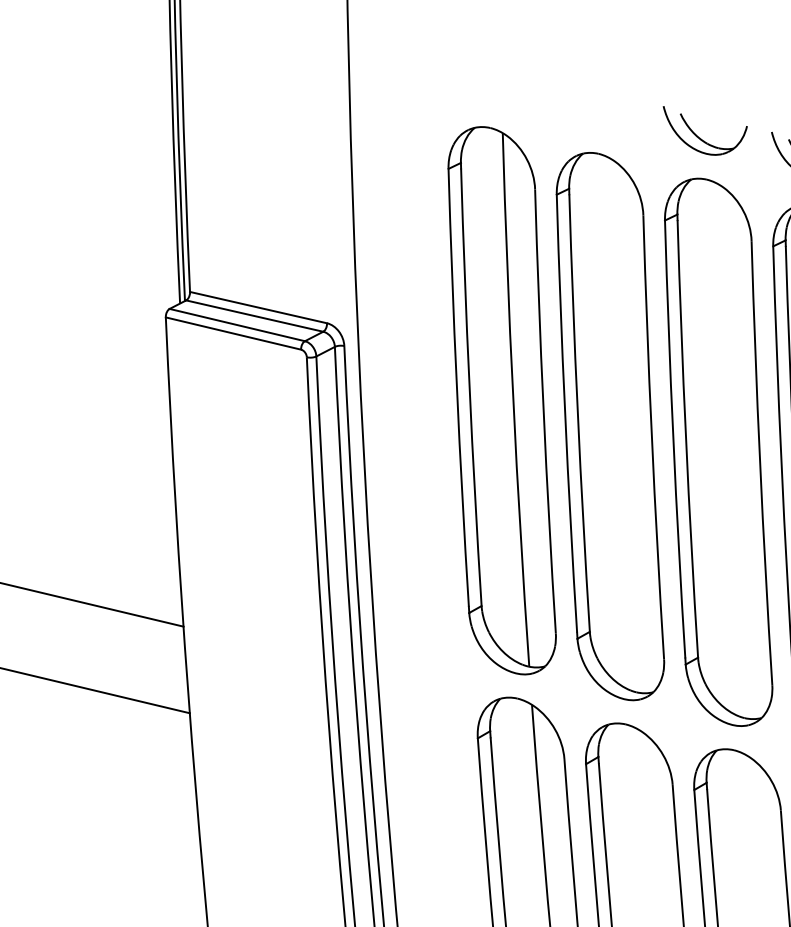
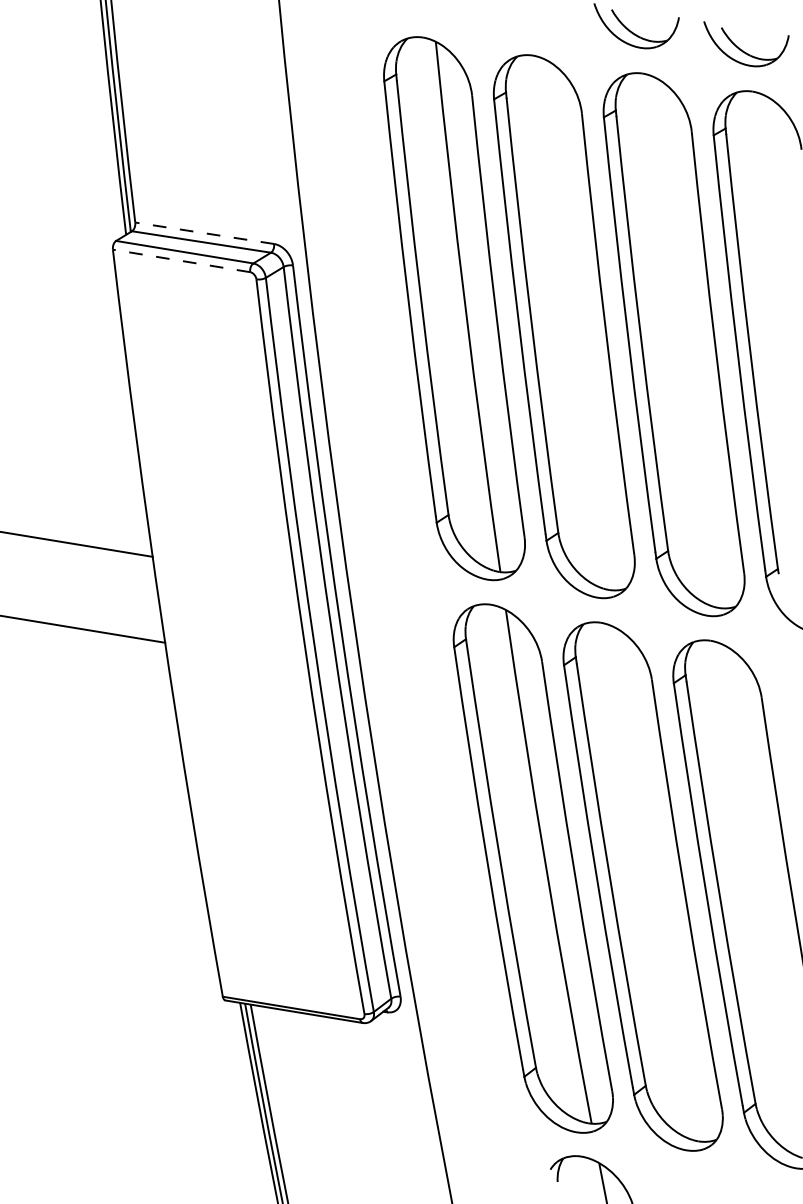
line: (258, 307) -> (204, 233), solid -> dashed
line: (233, 333) -> (181, 260), solid -> dashed

